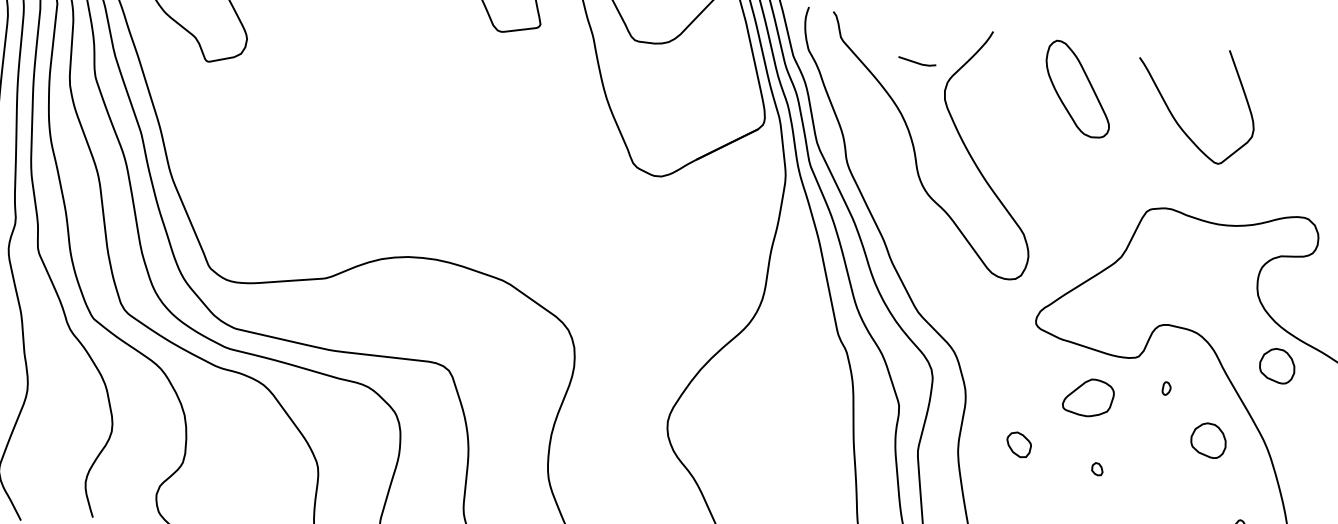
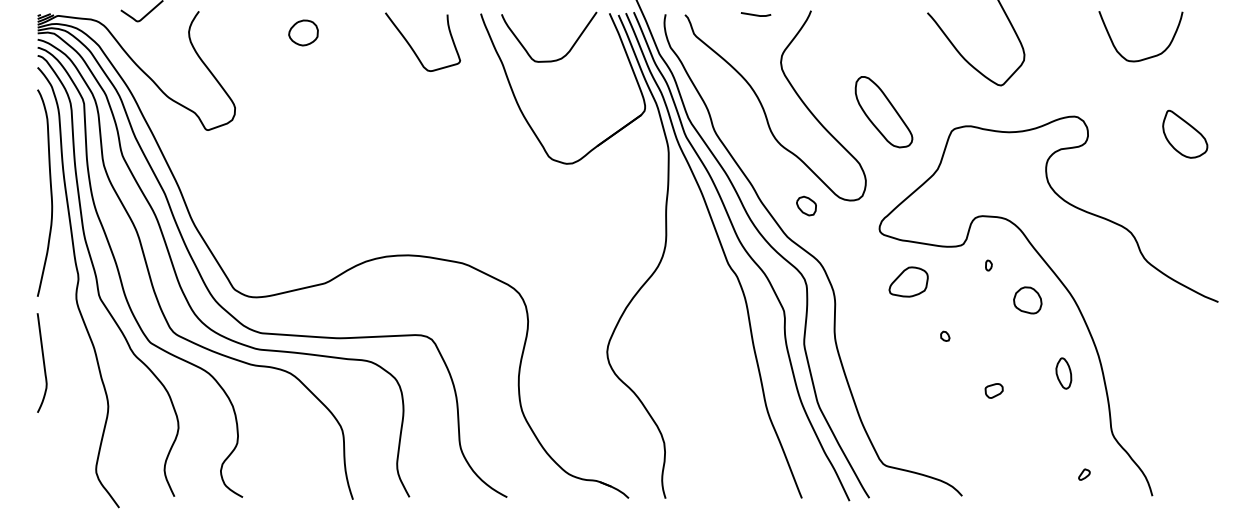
line: (916, 61) -> (755, 14), moved
part: (1077, 89) -> (883, 112), moved
part: (1277, 365) -> (1071, 234), removed
part: (1088, 396) -> (908, 281), moved
part: (1018, 444) -> (806, 205), moved

